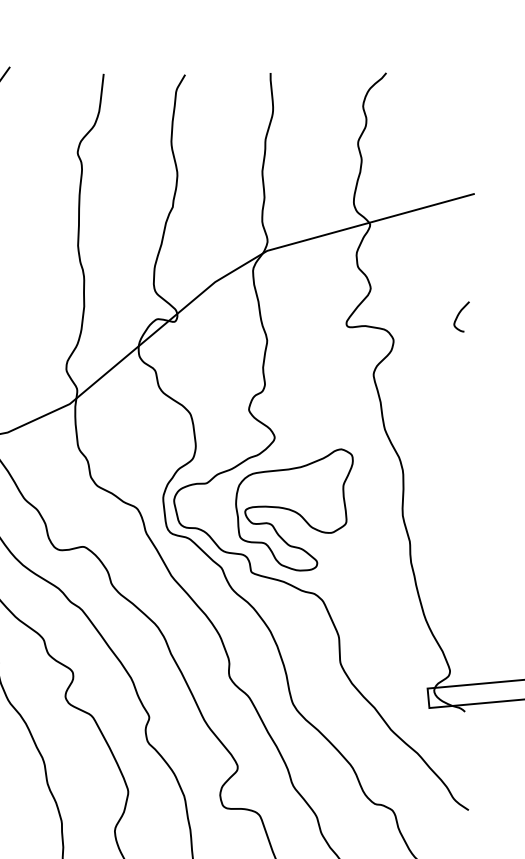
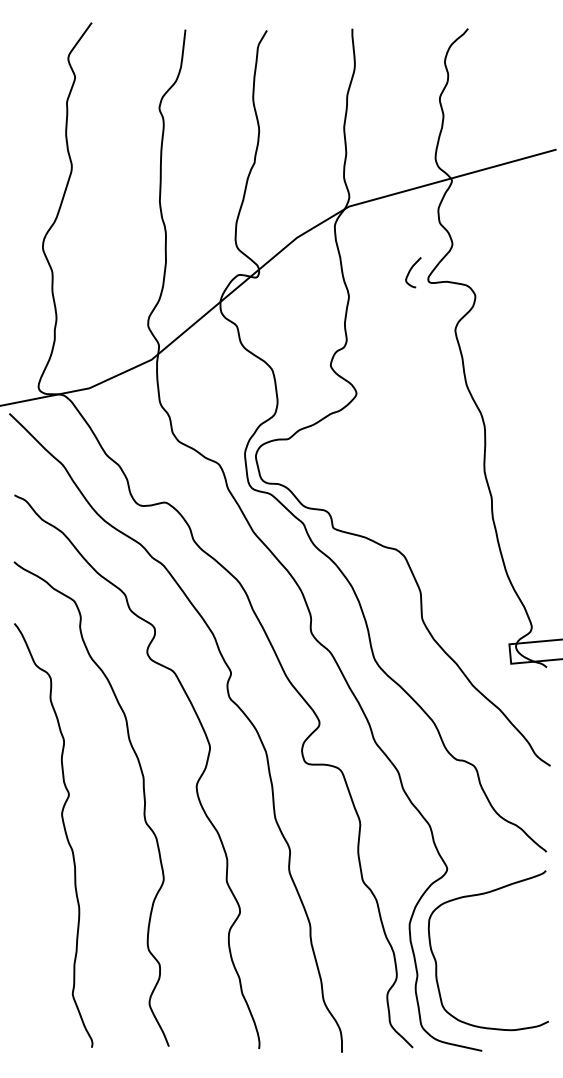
curve: (459, 314) -> (411, 270), moved
part: (294, 509) -> (376, 465), removed

